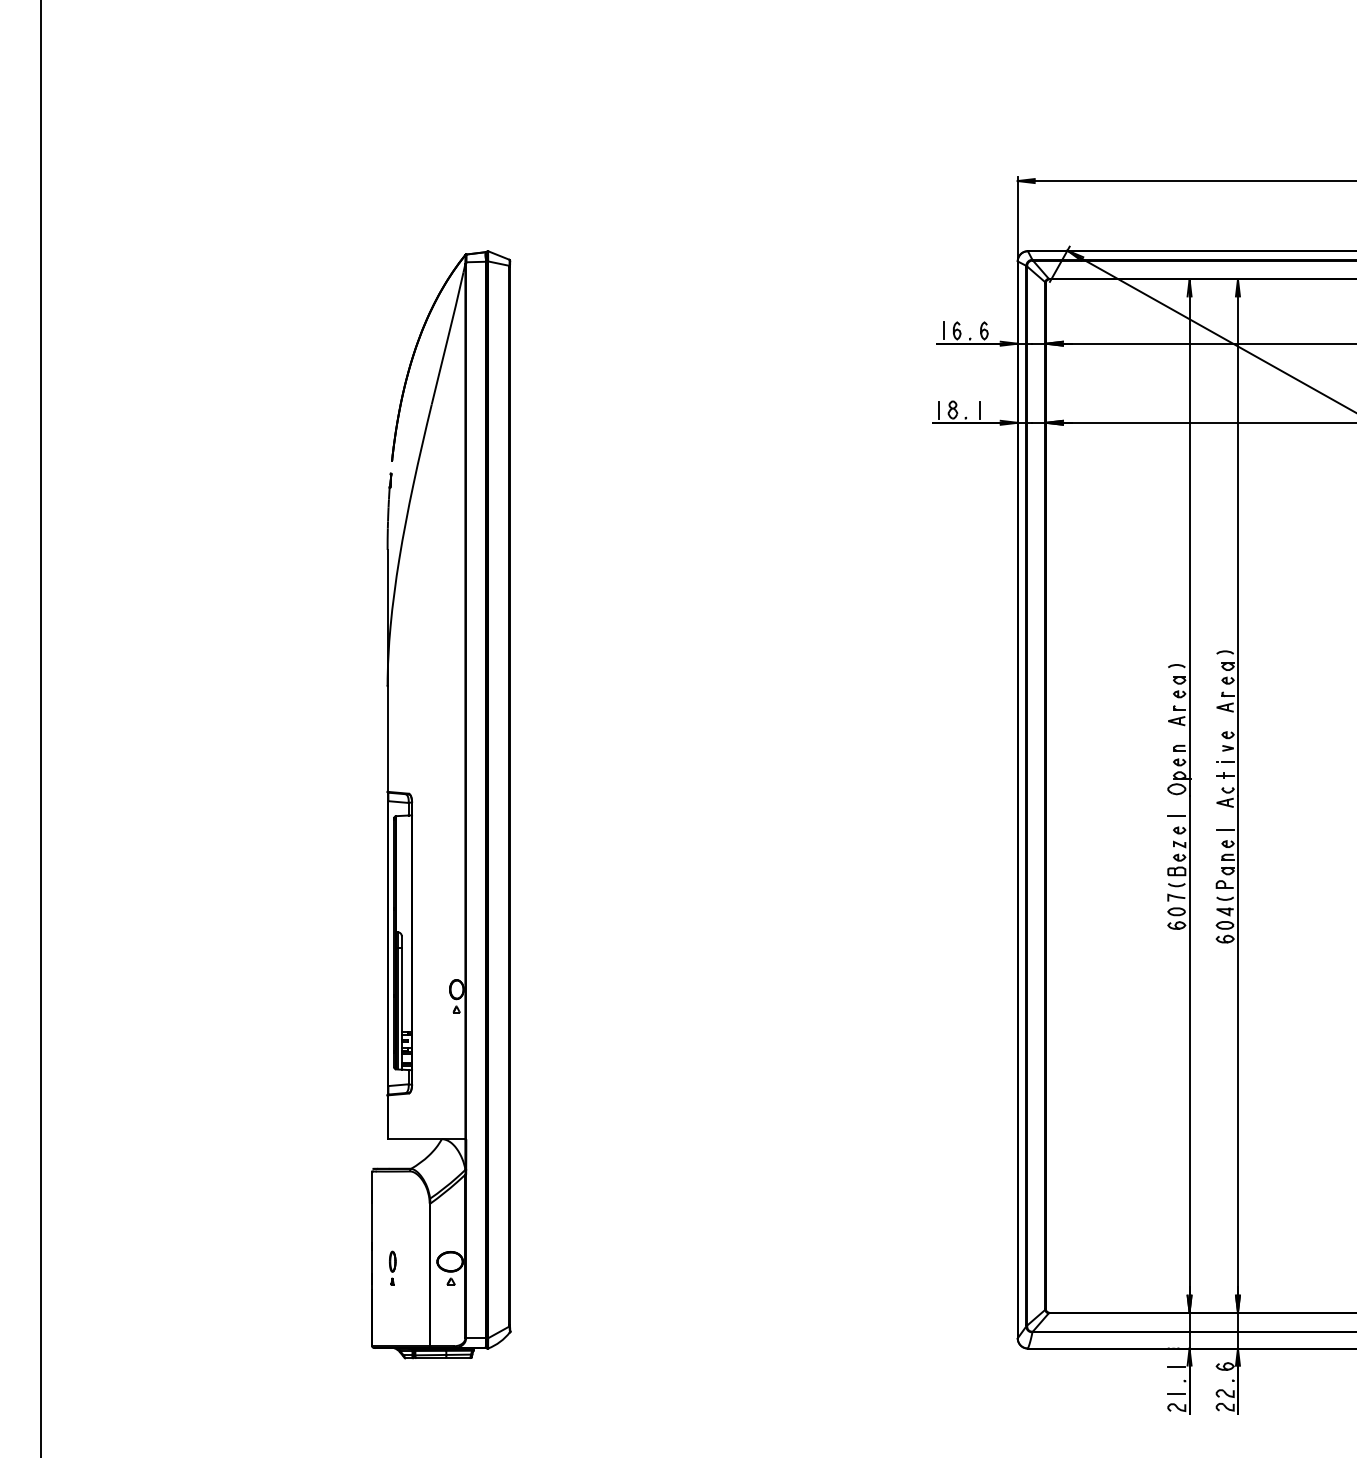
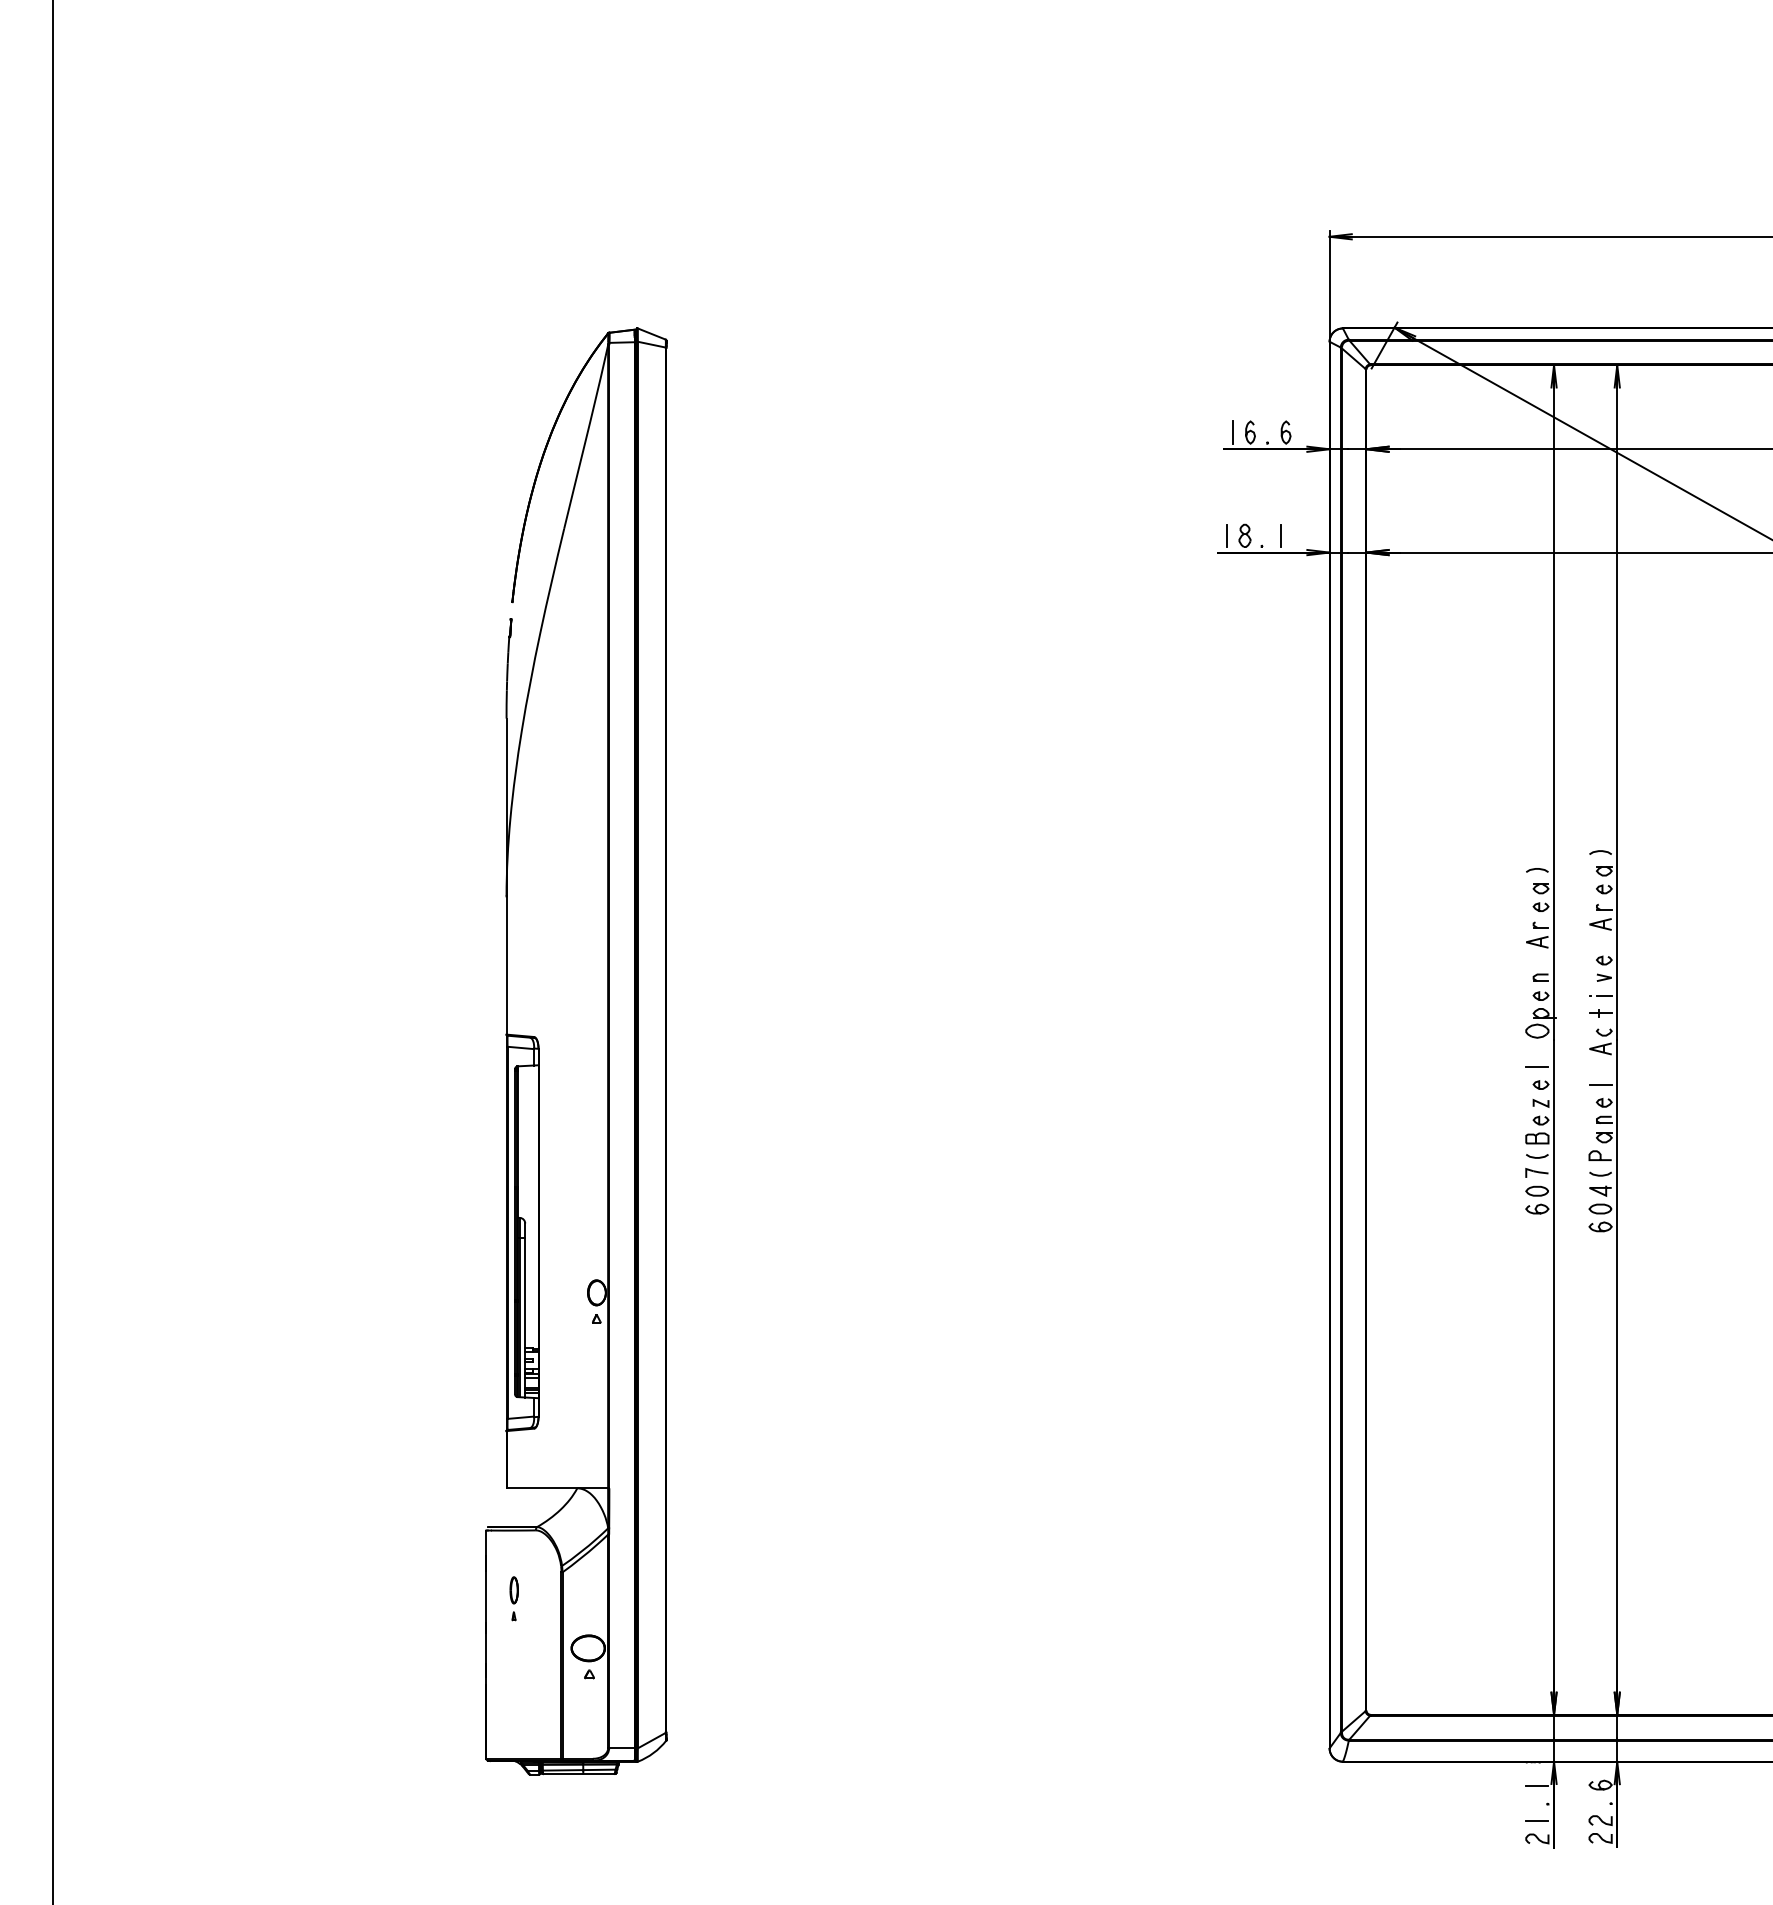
part: (392, 1267) -> (513, 1598), moved

